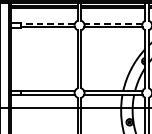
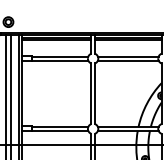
line: (47, 23) -> (59, 56), dashed -> solid
line: (112, 23) -> (127, 56), dashed -> solid

